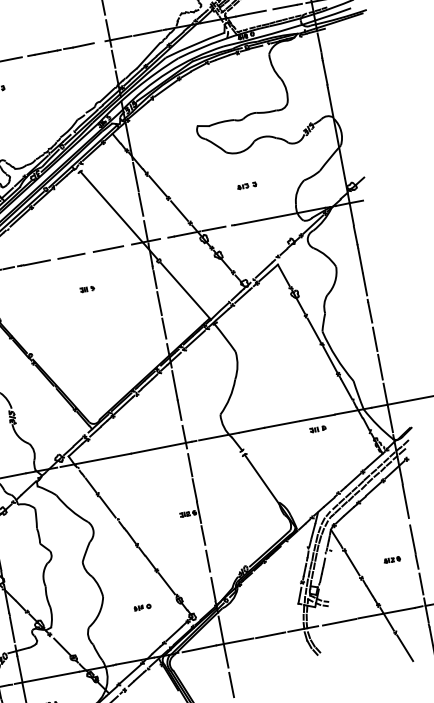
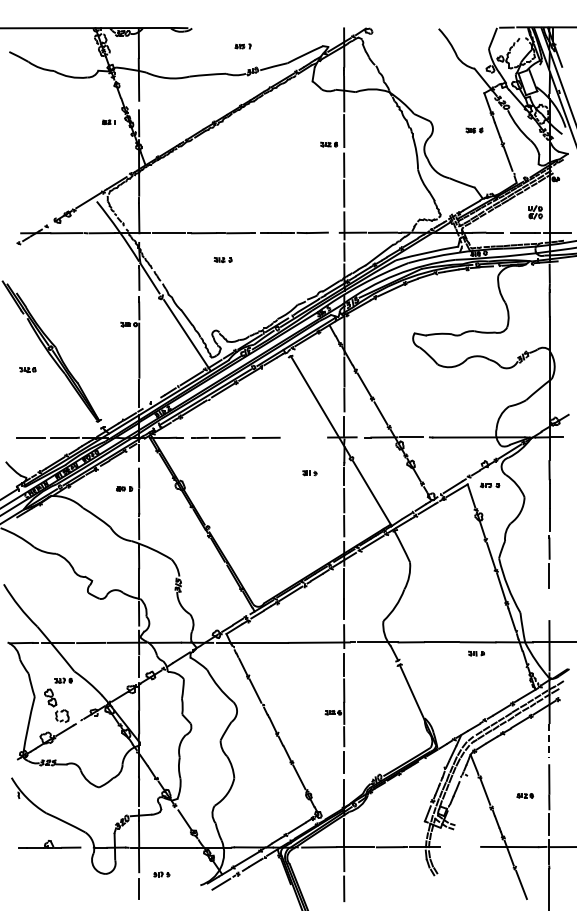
part: (246, 186) -> (489, 485), moved
line: (108, 248) -> (304, 437), removed
part: (87, 289) -> (309, 473), moved
line: (380, 366) -> (549, 603), removed
line: (406, 502) -> (549, 741), solid -> dashed
part: (142, 606) -> (271, 795), removed
line: (339, 622) -> (461, 847), removed

